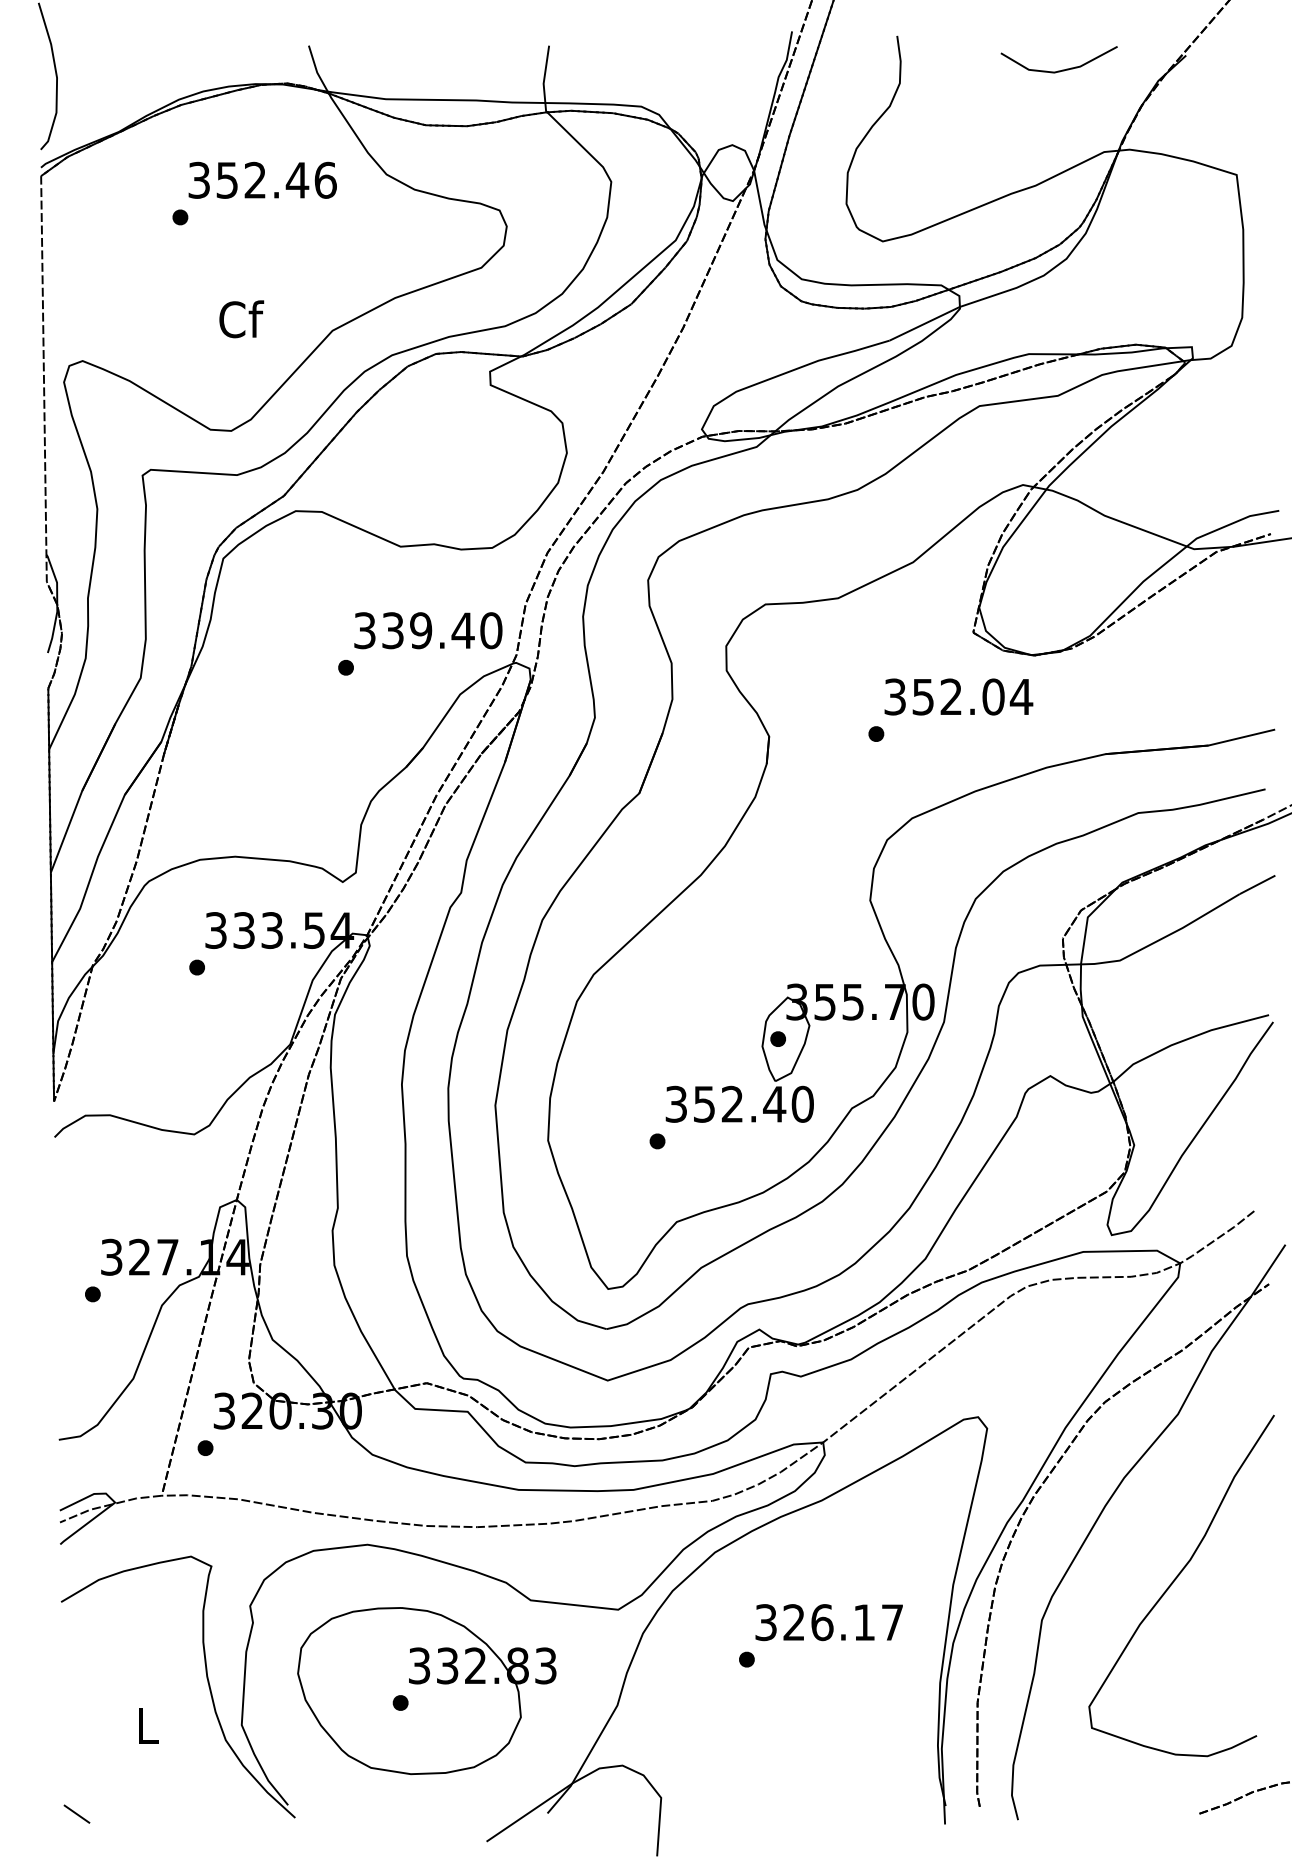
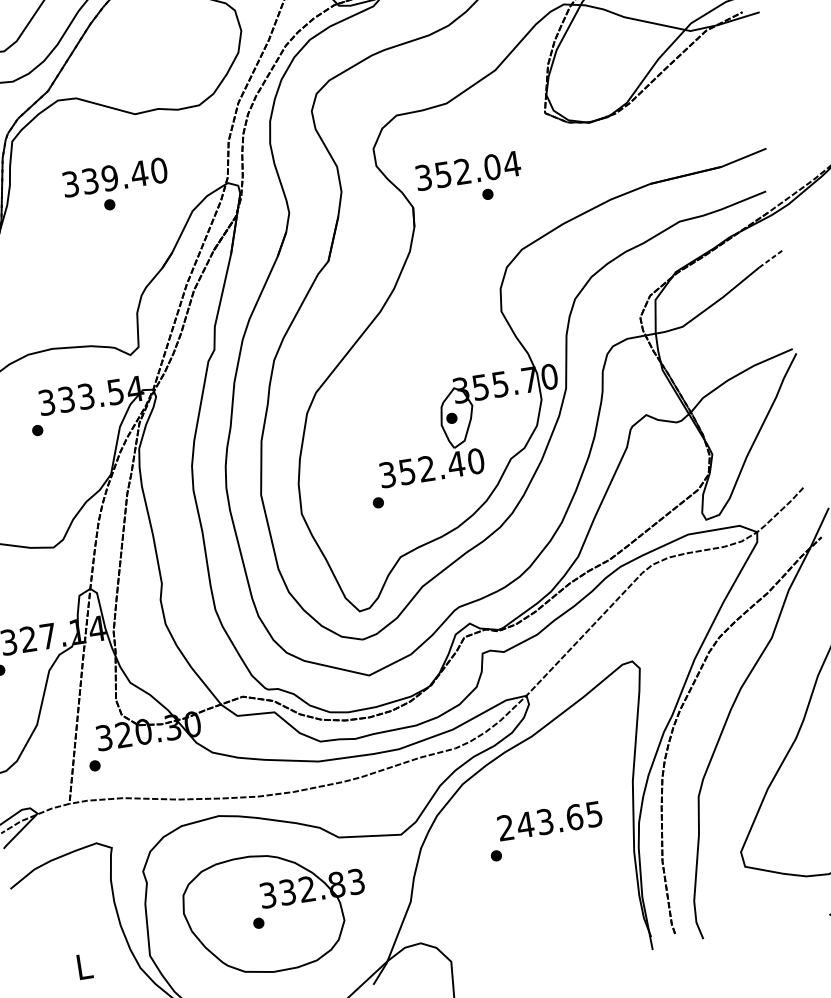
text: (428, 630) -> (115, 177), moved
text: (958, 696) -> (467, 170), moved
line: (1257, 884) -> (770, 258), solid -> dashed
text: (828, 1622) -> (549, 821), 326.17 -> 243.65

